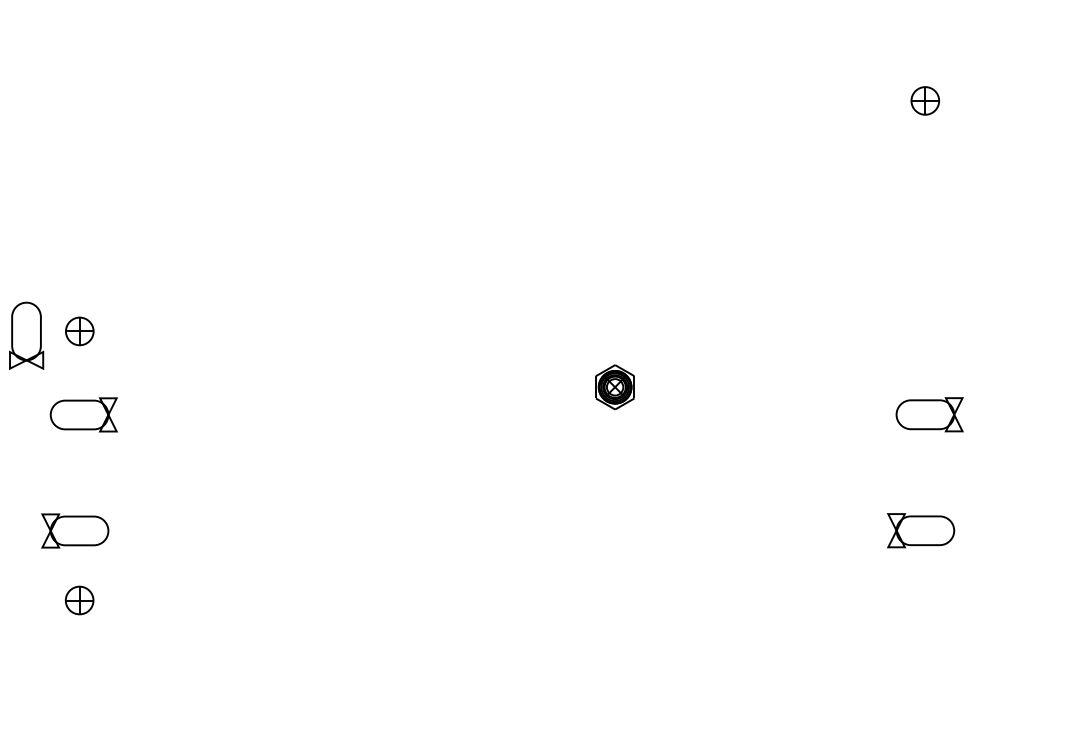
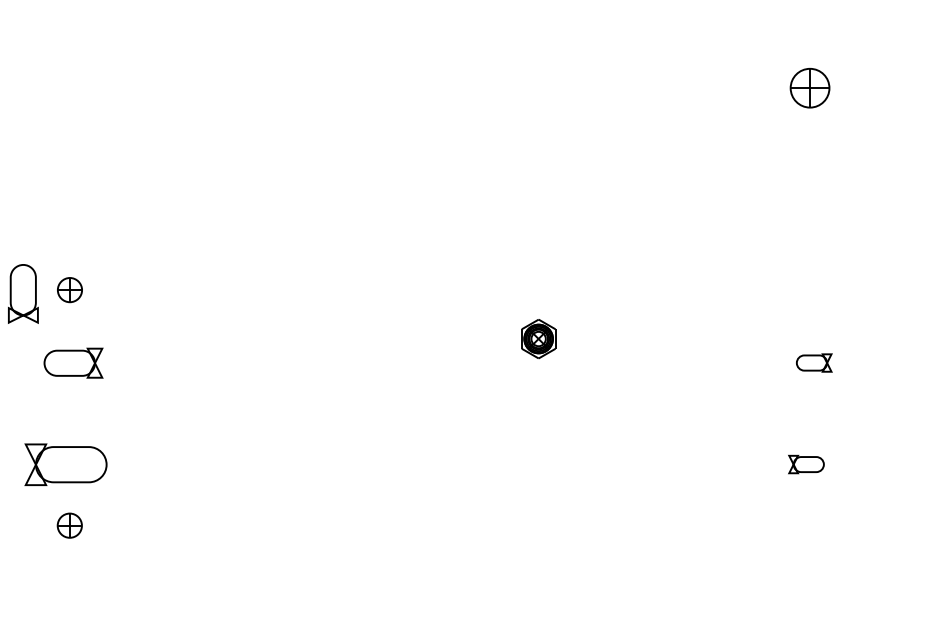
part: (925, 101) -> (810, 88), size x1.6
part: (930, 414) -> (814, 362), size x0.6
part: (74, 530) -> (65, 464), size x1.4
part: (921, 530) -> (806, 464), size x0.6

